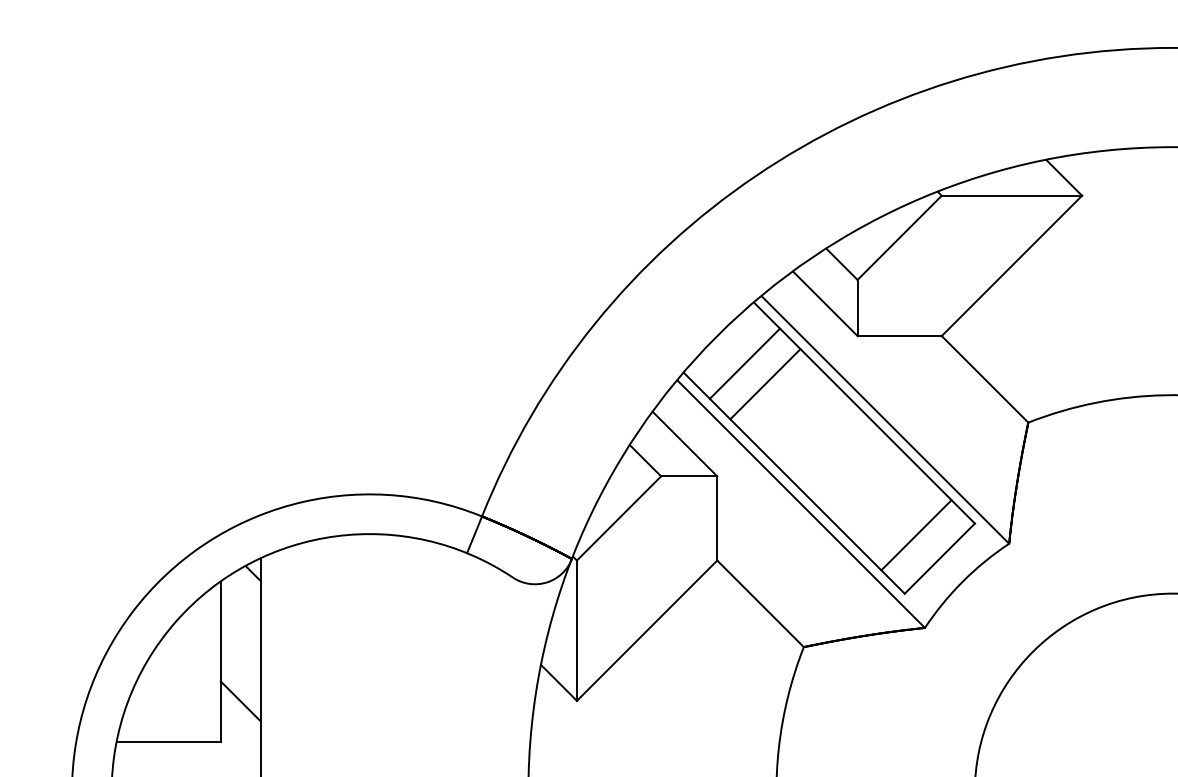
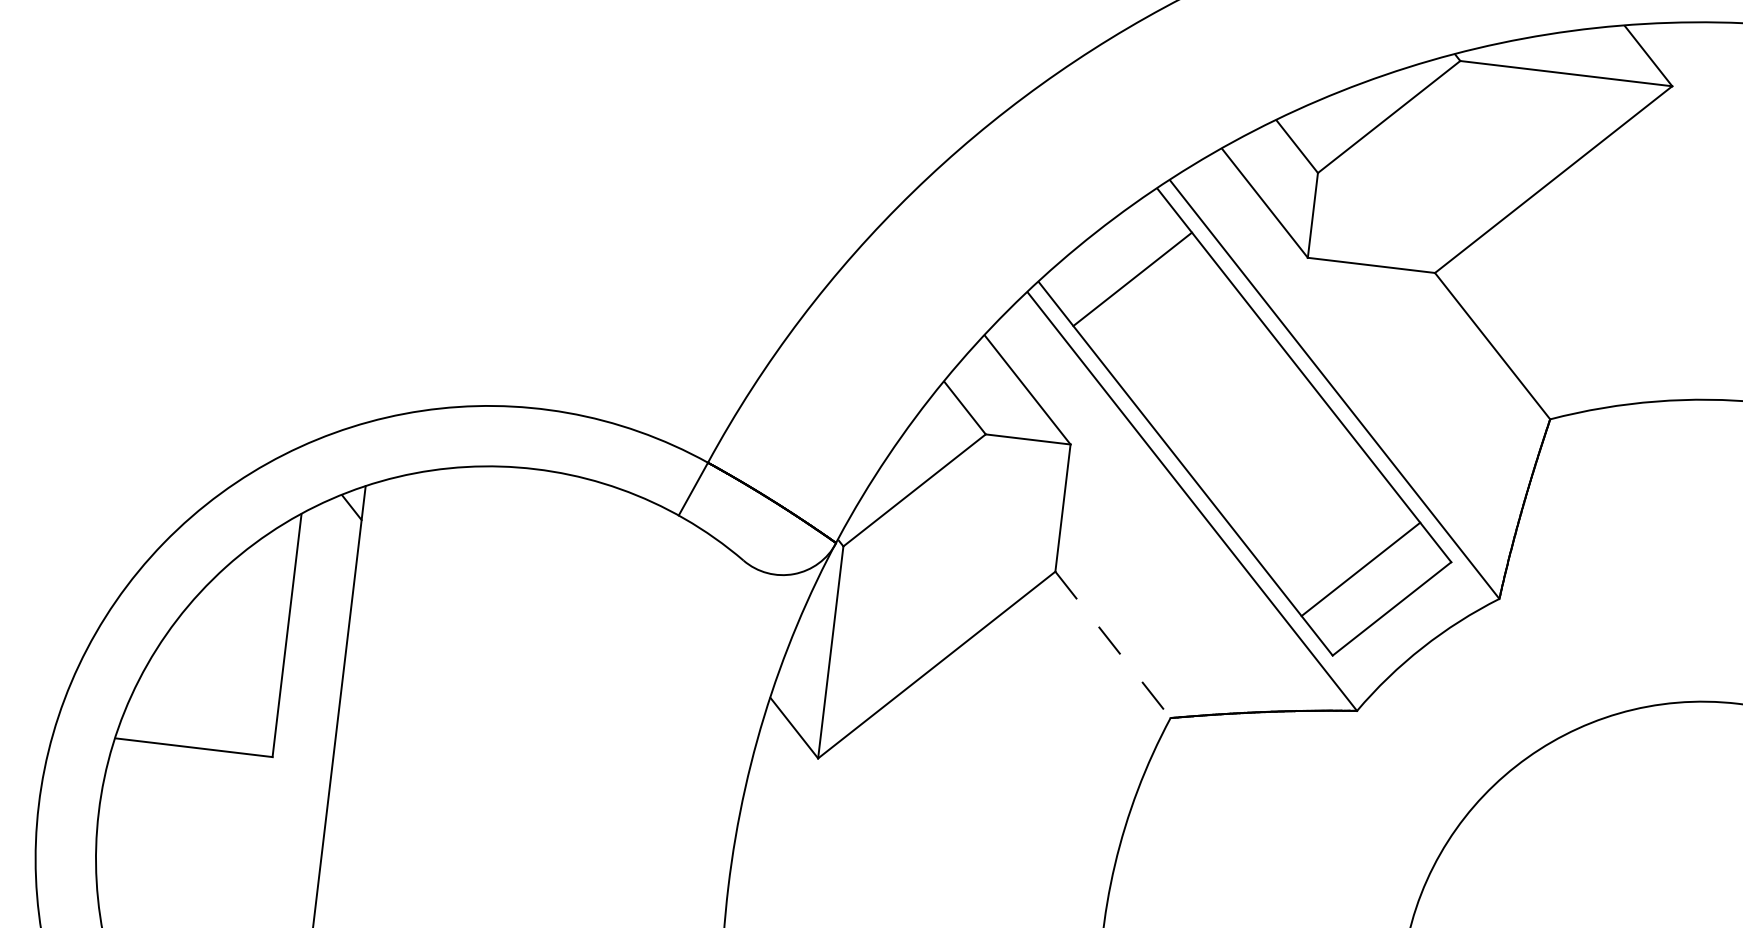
line: (765, 384) -> (1159, 314), removed
line: (760, 604) -> (1112, 645), solid -> dashed
line: (240, 701) -> (309, 698), removed

